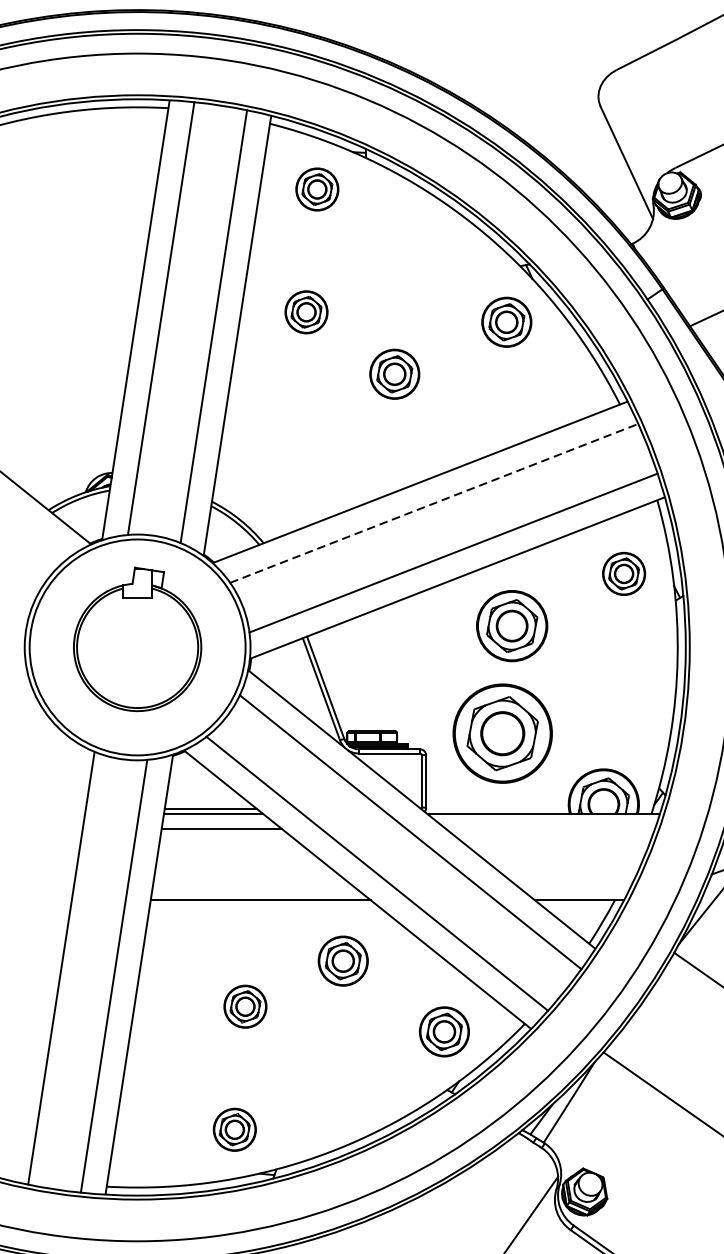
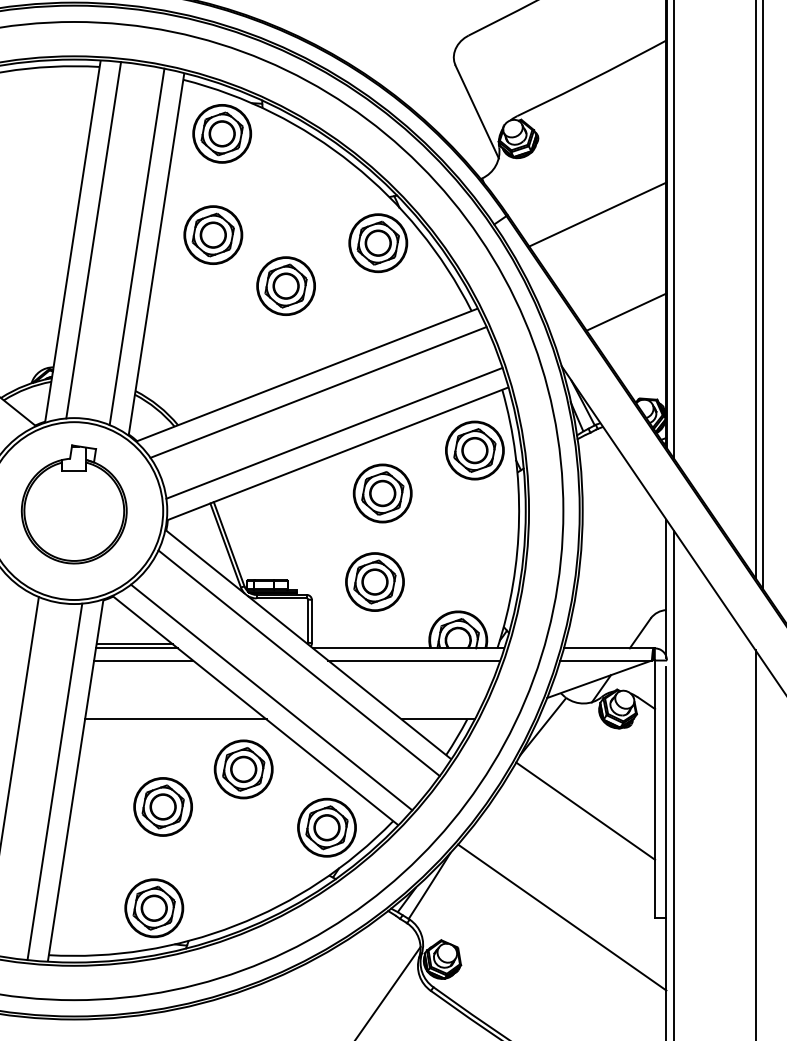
part: (317, 189) -> (222, 133), size x1.67
part: (306, 311) -> (213, 234), size x1.67
part: (506, 322) -> (378, 243), size x1.43
part: (394, 373) -> (285, 285), size x1.43
line: (435, 503) -> (319, 392), dashed -> solid
part: (623, 573) -> (474, 450), size x1.67
part: (502, 732) -> (374, 581), size x0.71
line: (550, 828) -> (414, 660), added
part: (343, 961) -> (243, 769), size x1.43
part: (244, 1006) -> (162, 806), size x1.67
part: (443, 1031) -> (326, 827), size x1.43
part: (235, 1130) -> (154, 908), size x1.67

